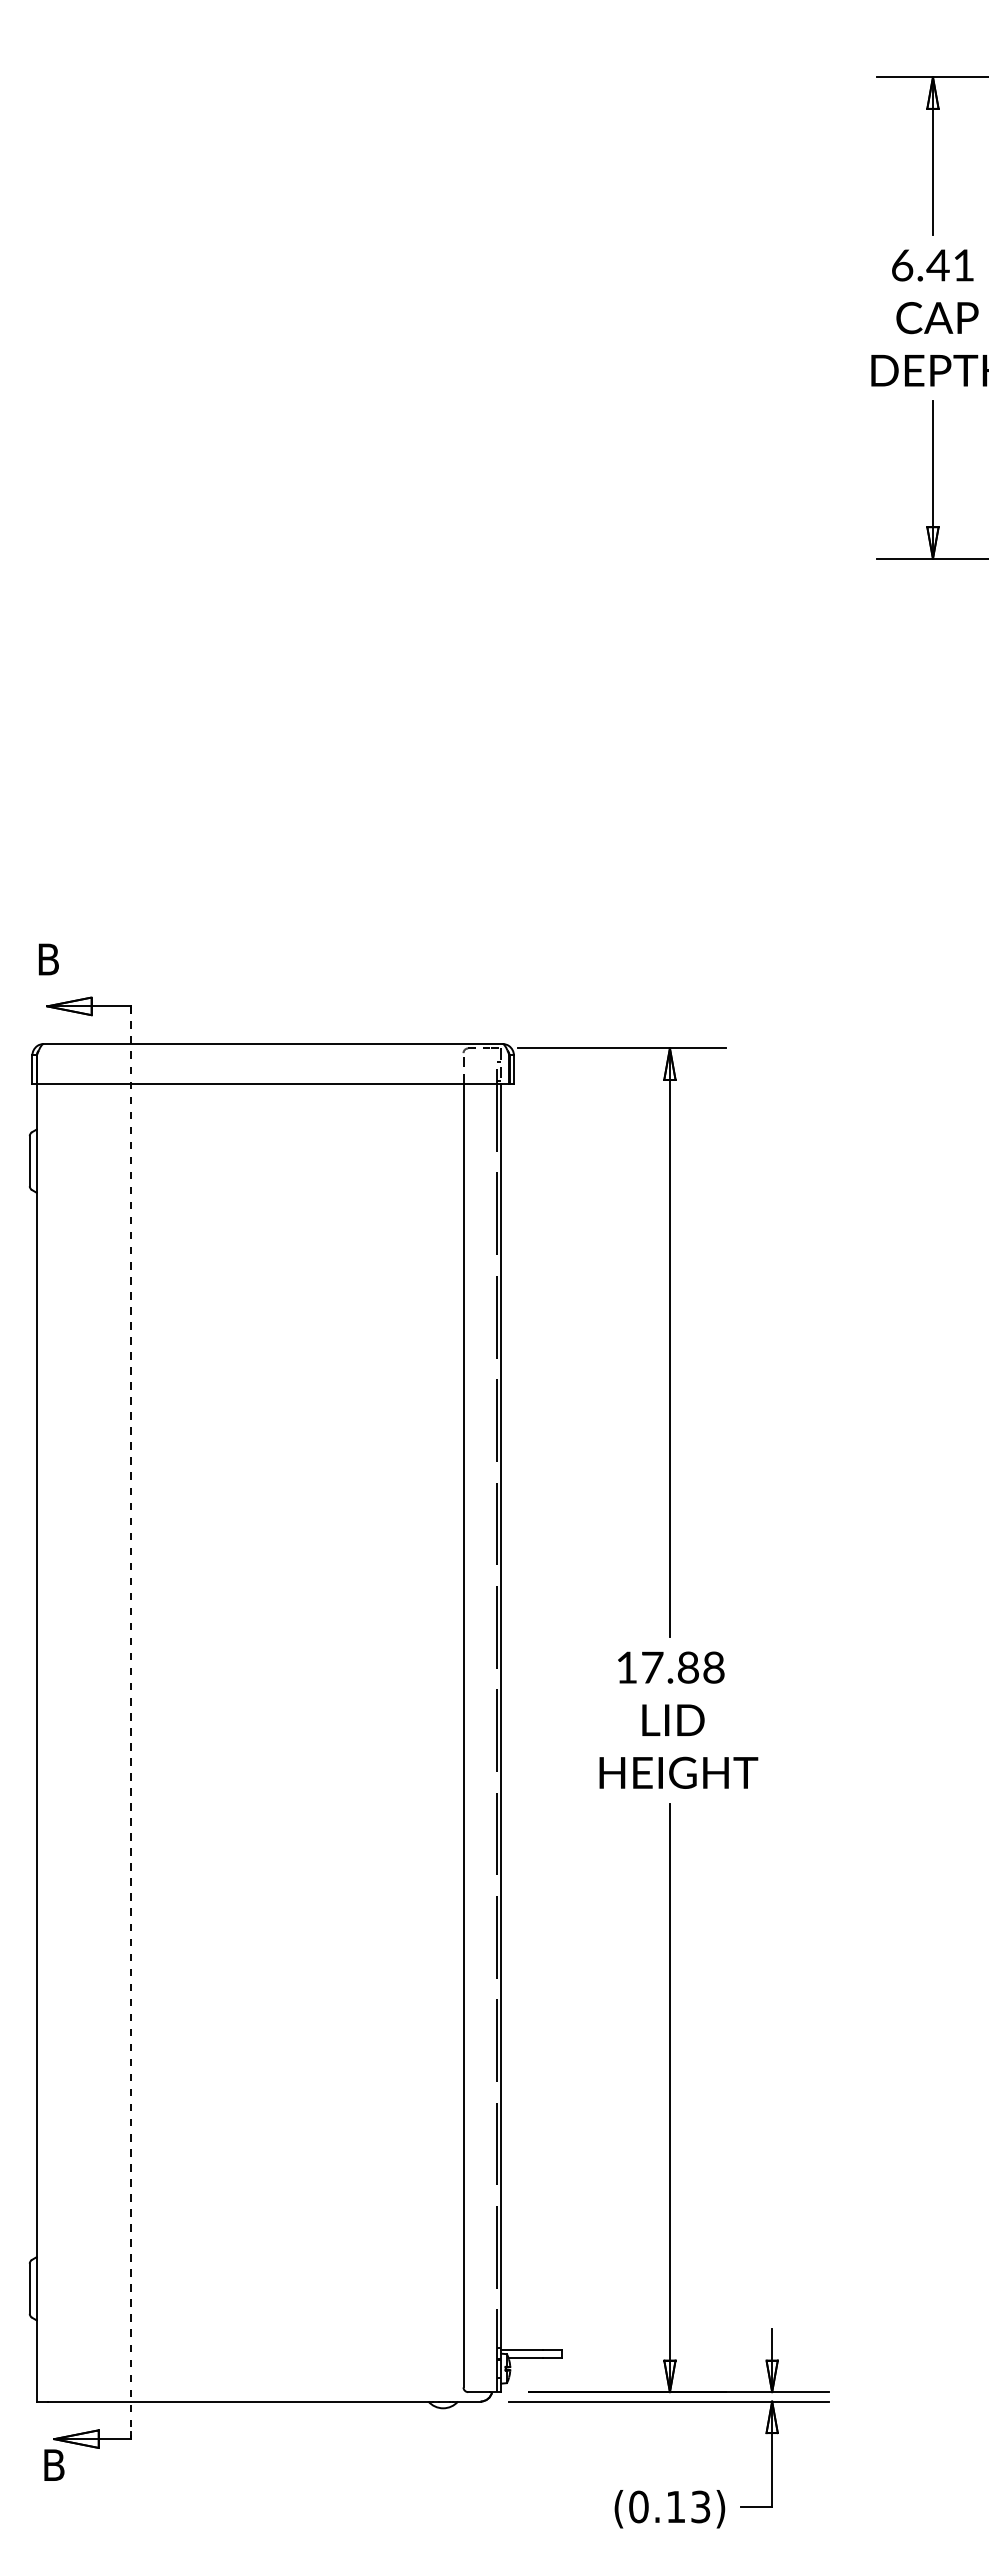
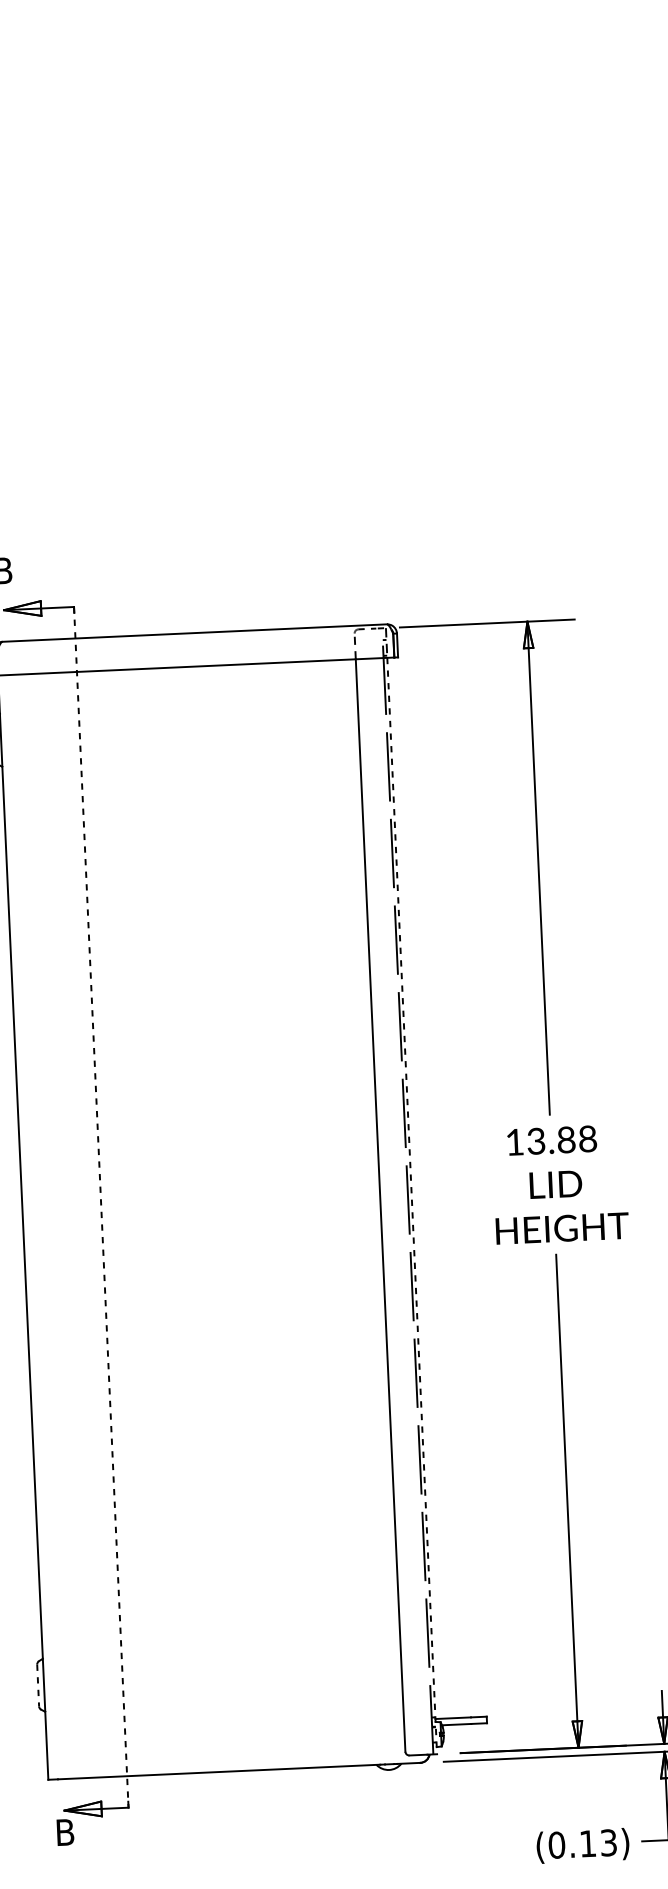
text: (652, 1667) -> (536, 1141), 17.88 -> 13.88
line: (501, 1738) -> (412, 1206), solid -> dashed
line: (29, 2288) -> (37, 1685), solid -> dashed

